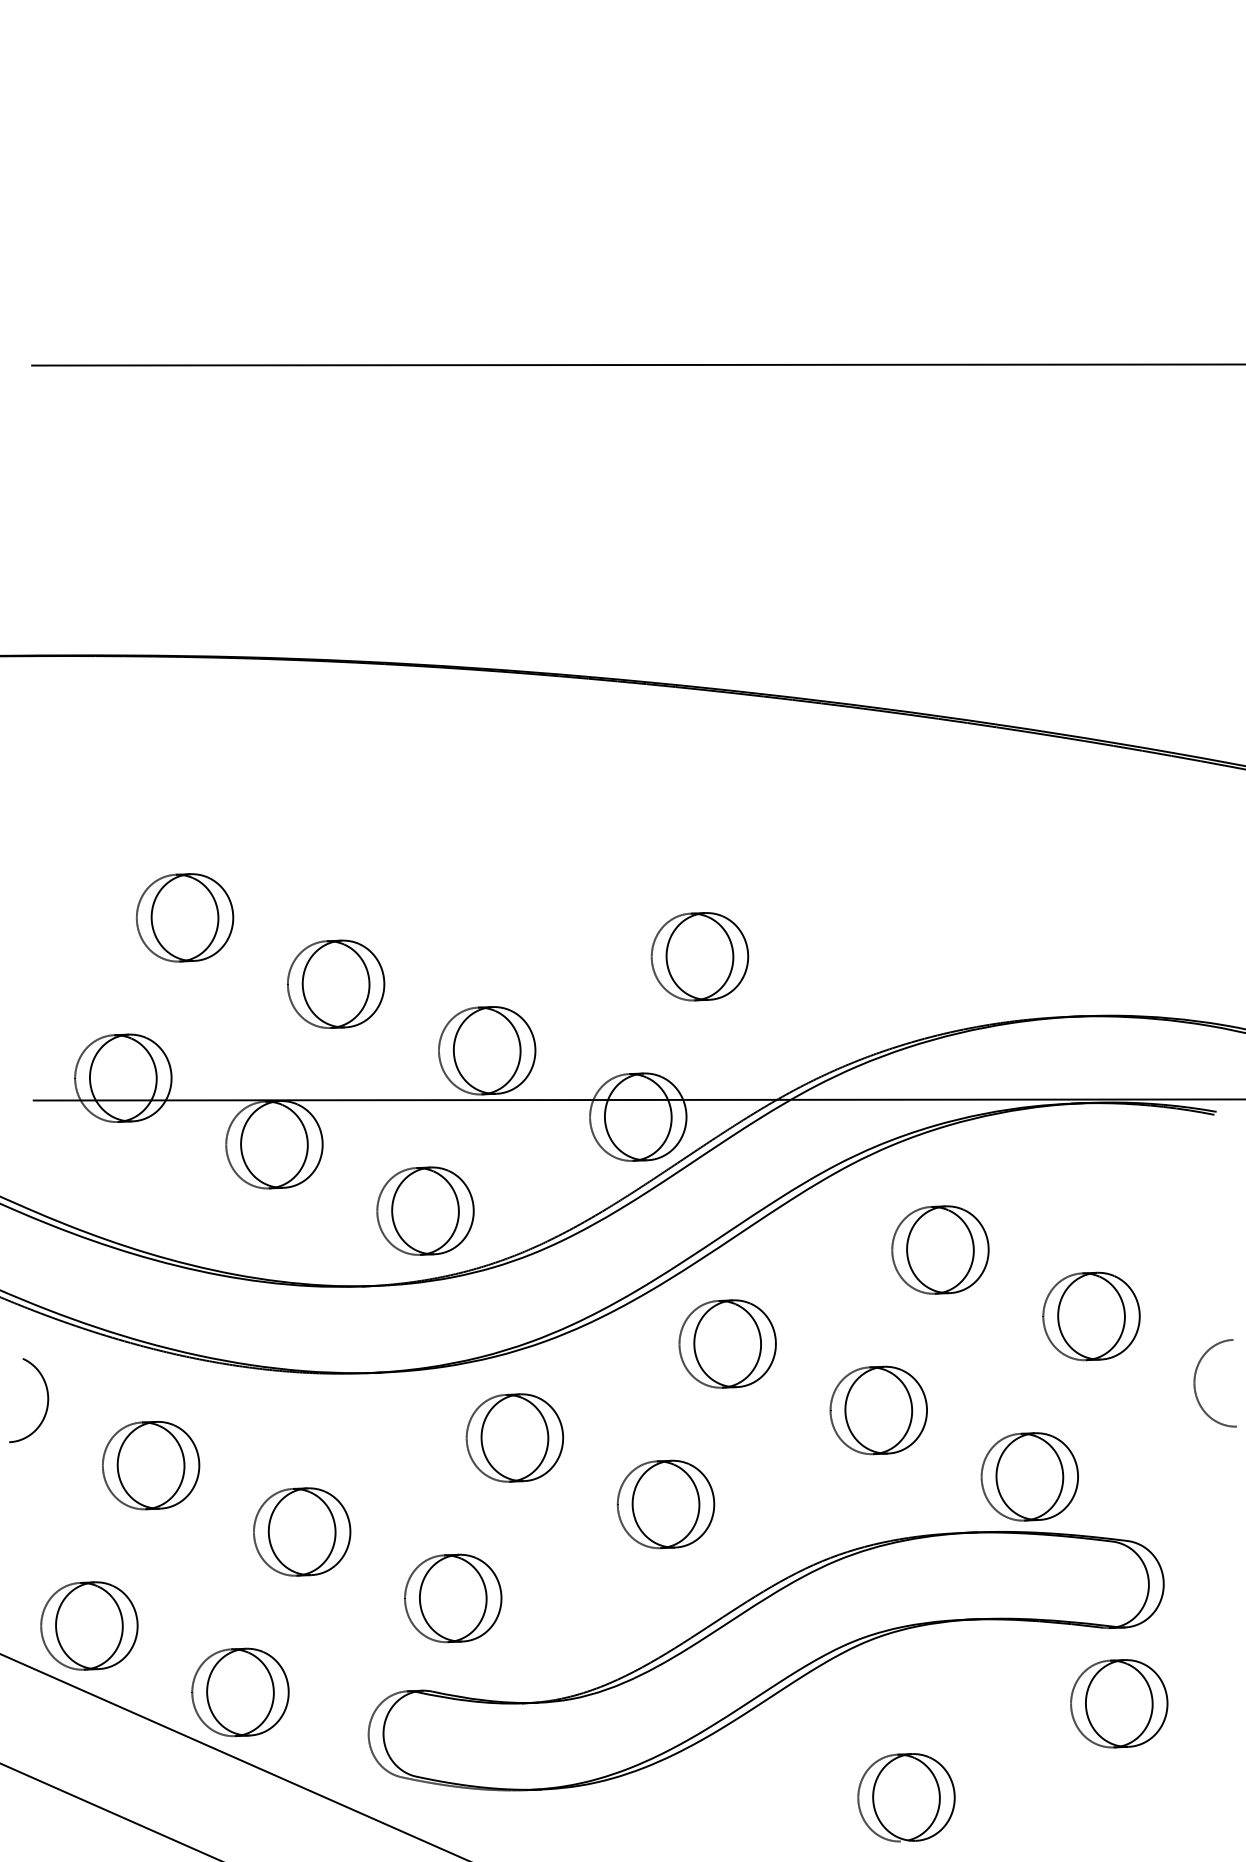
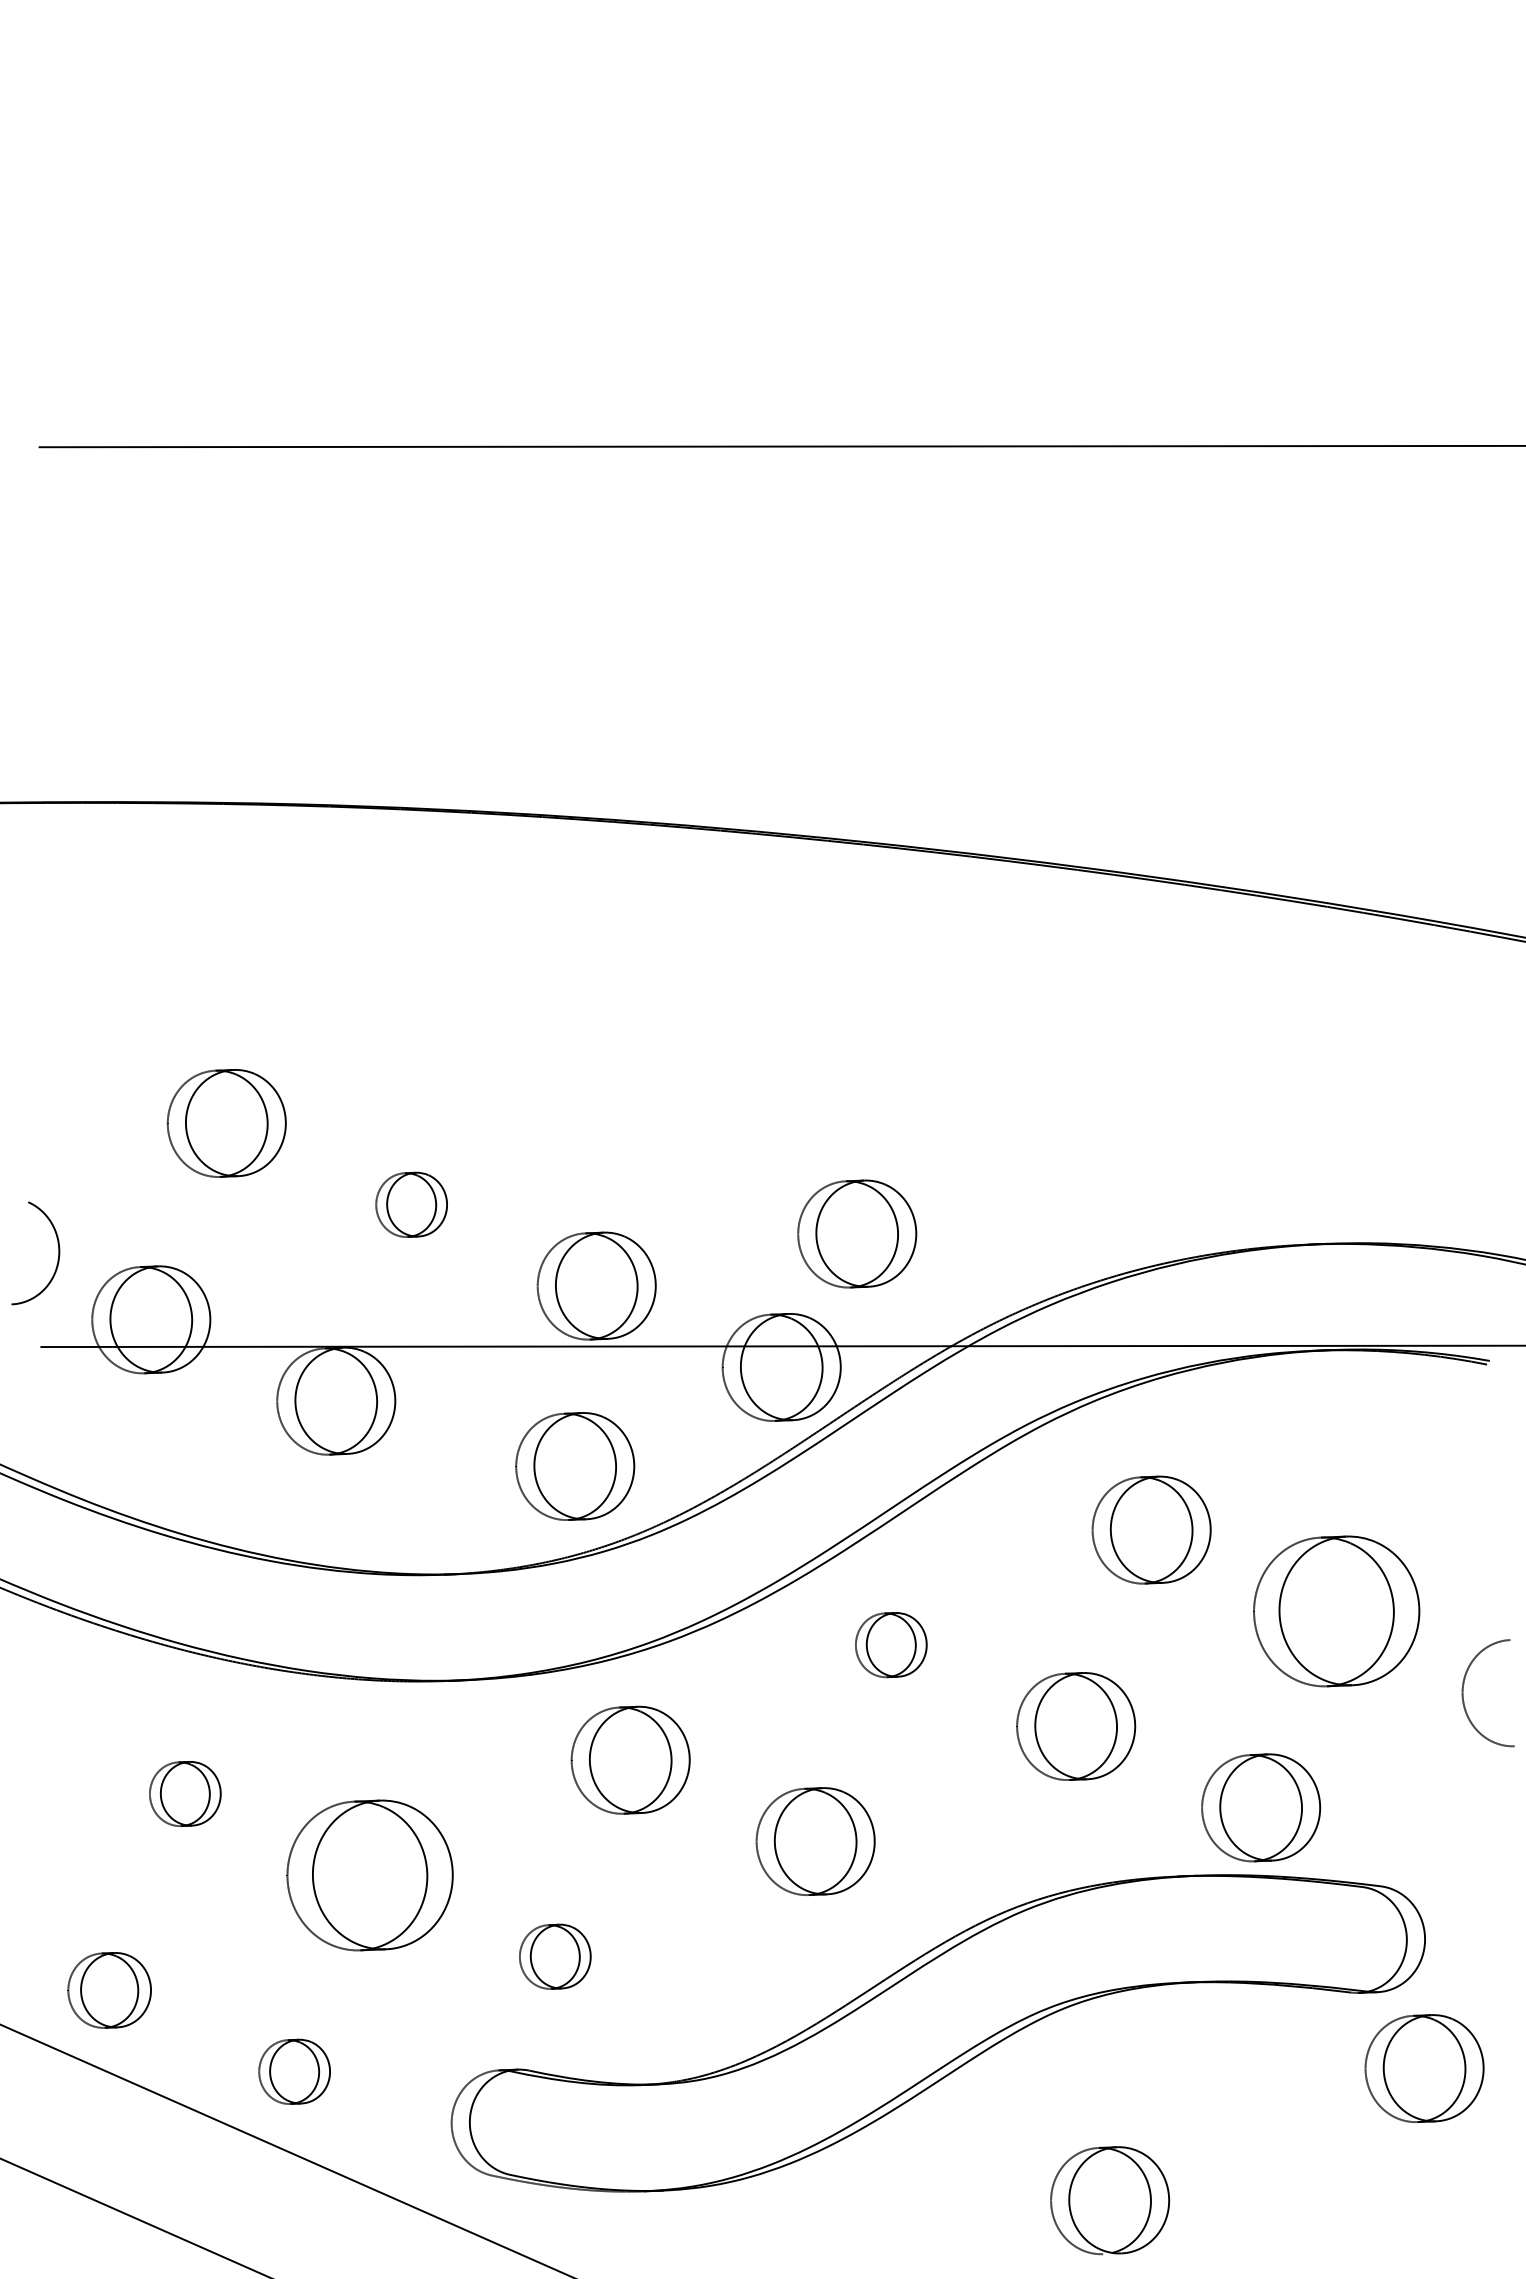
part: (700, 956) -> (857, 1233), moved
part: (335, 984) -> (411, 1204), size x0.6
part: (425, 1211) -> (575, 1466), moved
part: (1091, 1316) -> (1336, 1611), size x1.4
part: (727, 1343) -> (891, 1644), size x0.6
curve: (46, 1405) -> (57, 1259), moved
part: (151, 1465) -> (185, 1793), size x0.6
part: (302, 1531) -> (370, 1874), size x1.4
part: (453, 1598) -> (555, 1956), size x0.6
part: (89, 1626) -> (109, 1990), size x0.7
part: (240, 1692) -> (294, 2071), size x0.6
part: (1119, 1703) -> (1424, 2068), moved

